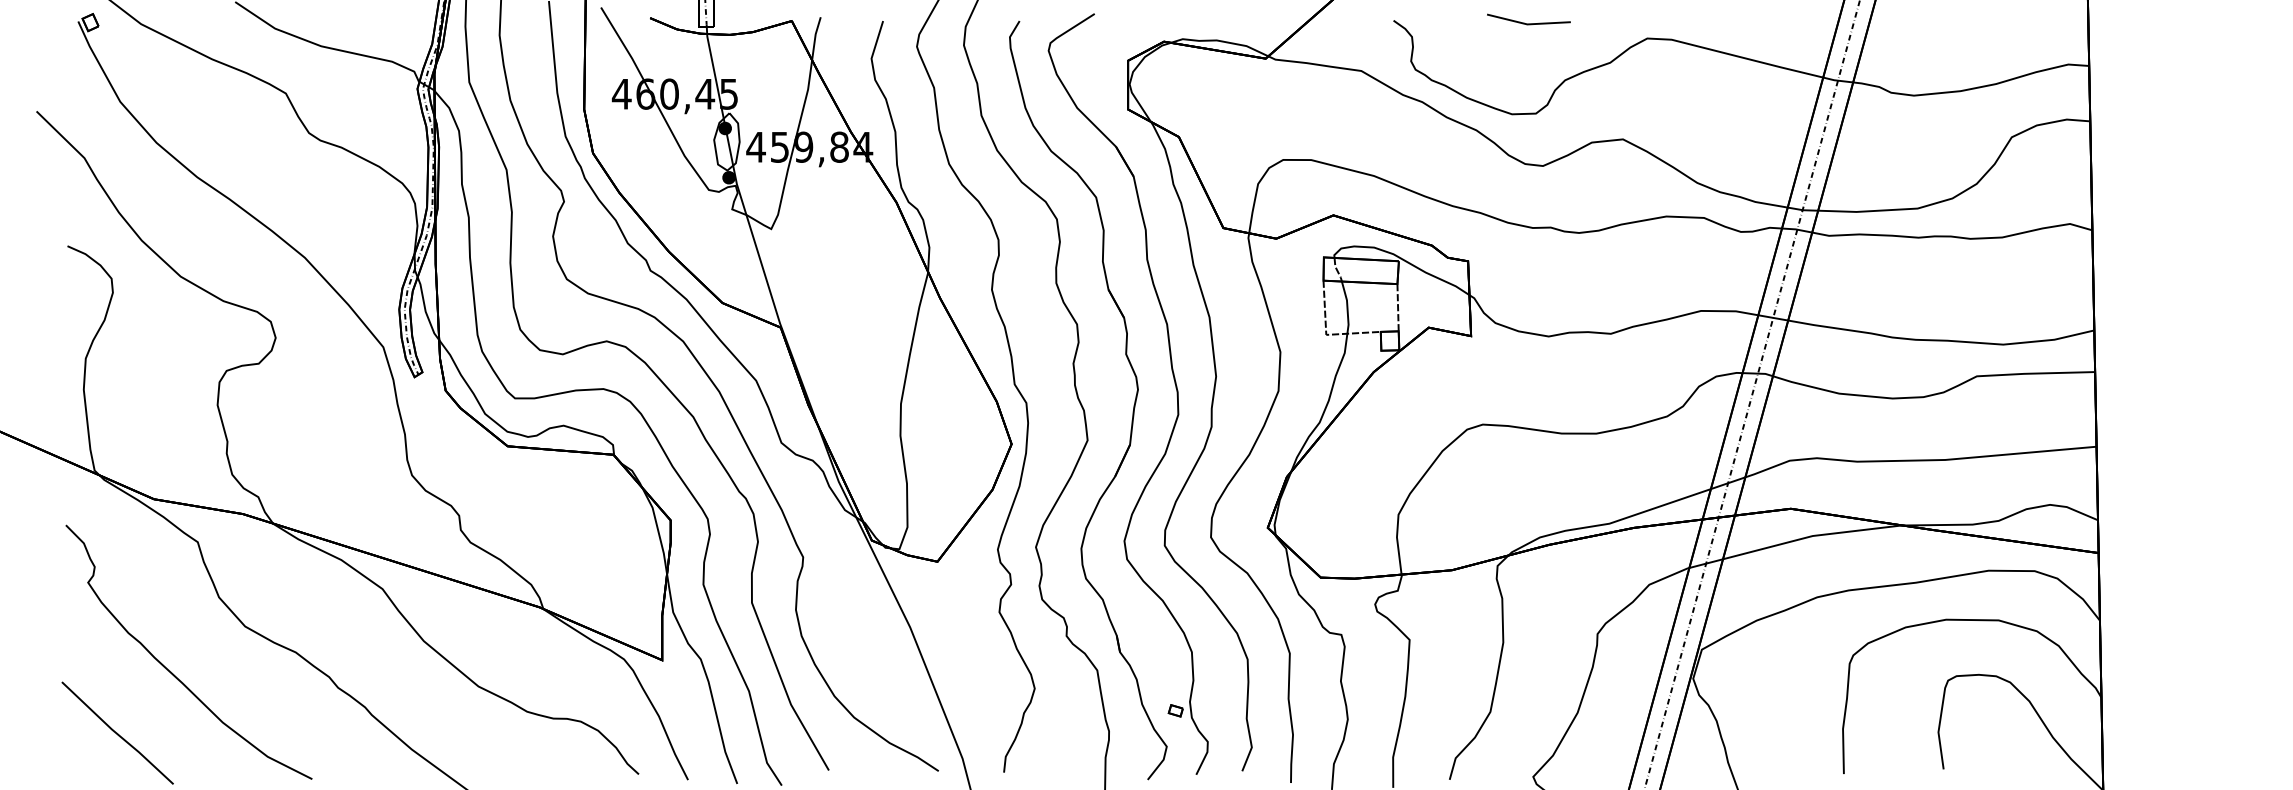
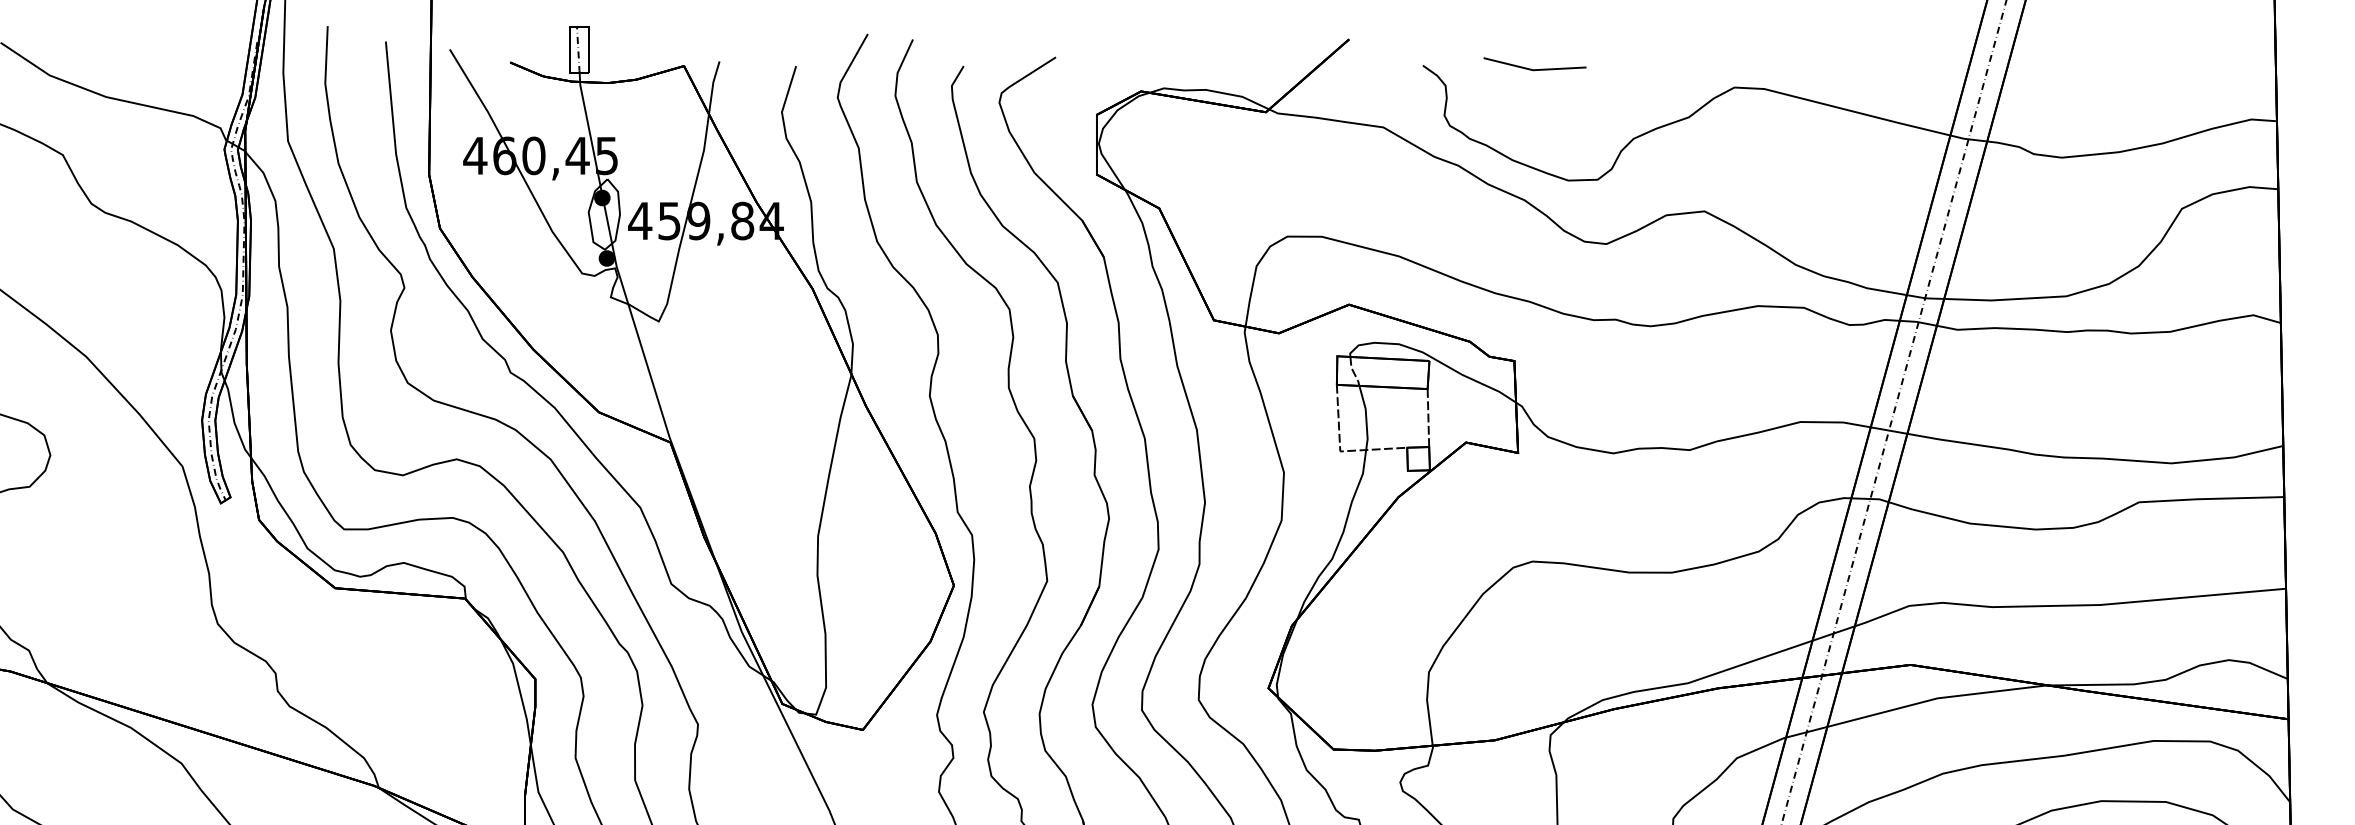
line: (1528, 23) -> (1534, 69), moved

